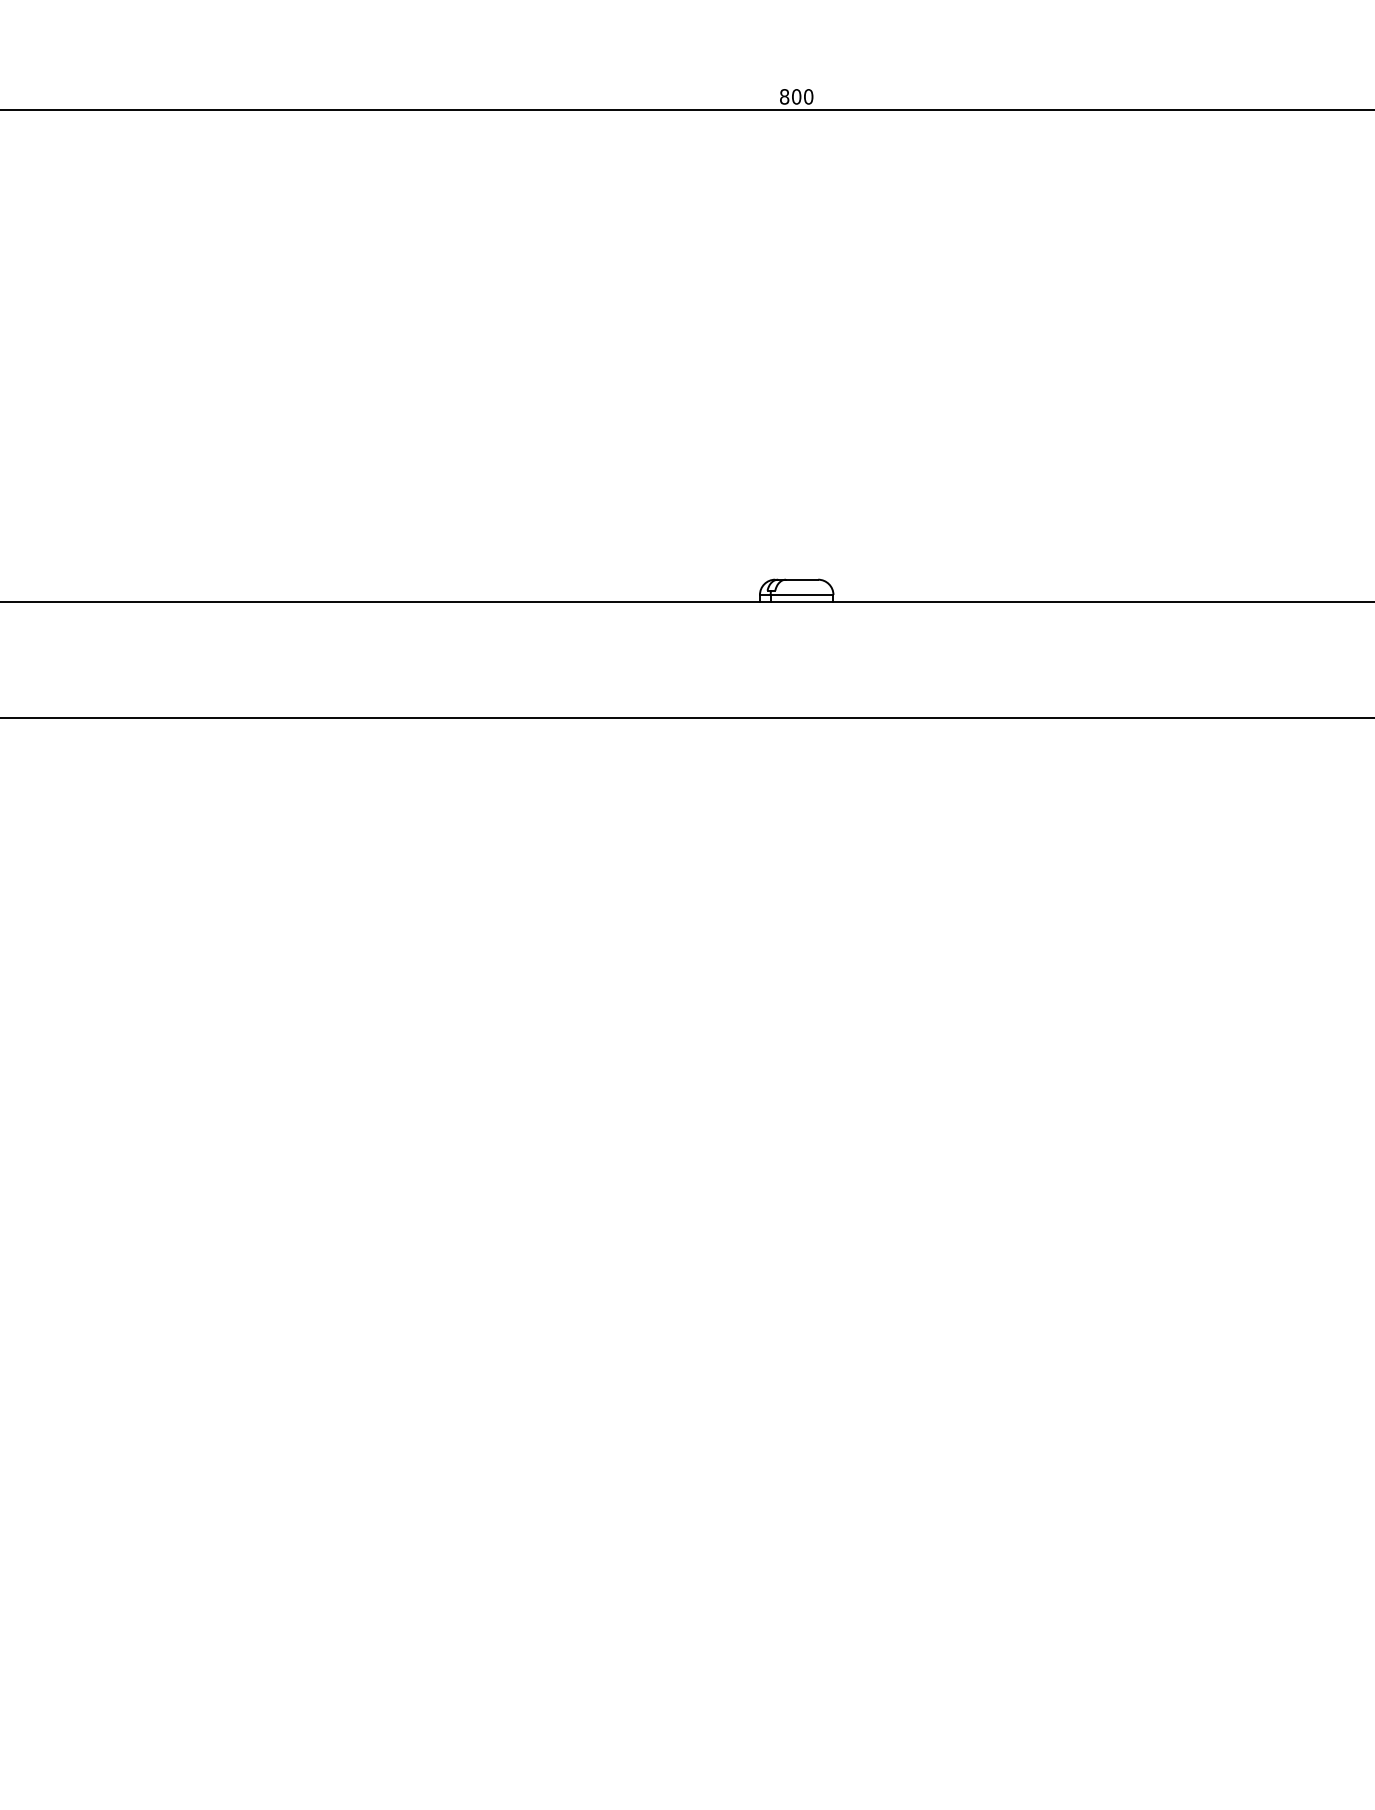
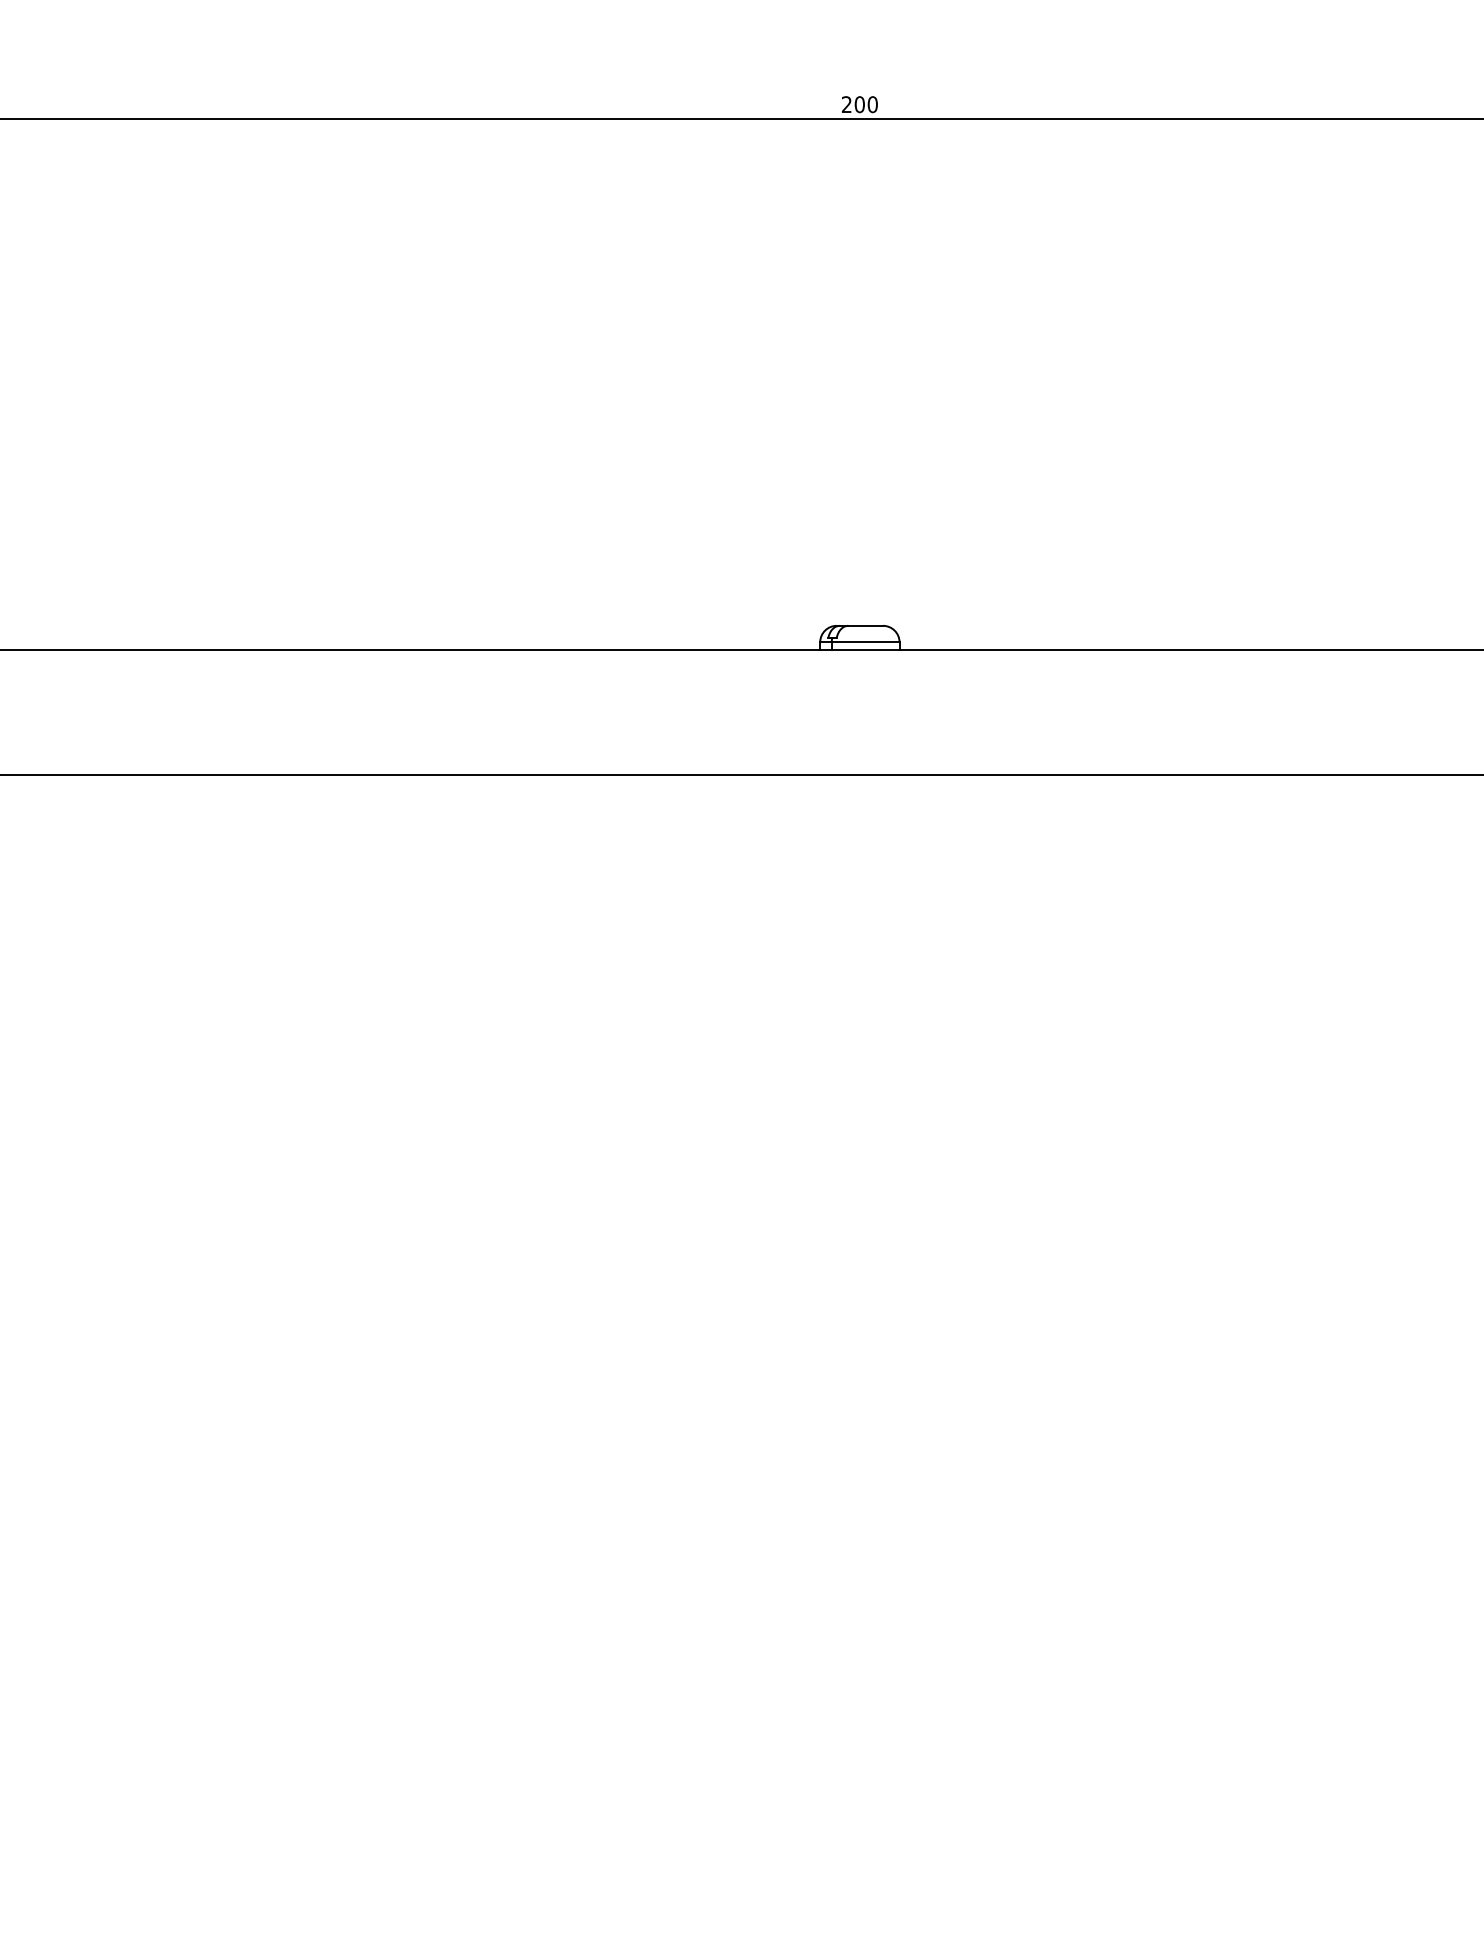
text: (784, 96) -> (846, 104), 800 -> 200

